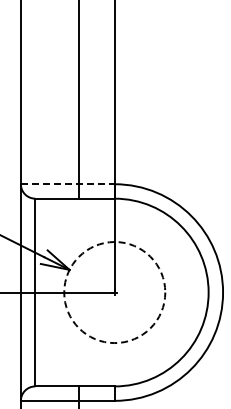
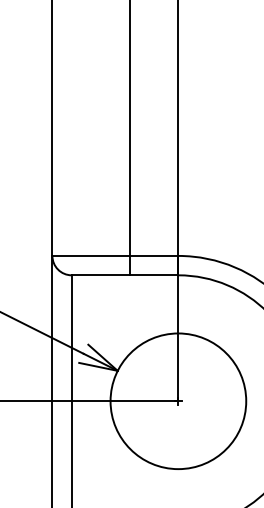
line: (67, 184) -> (114, 256), dashed -> solid
circle: (114, 292) -> (178, 401), dashed -> solid

